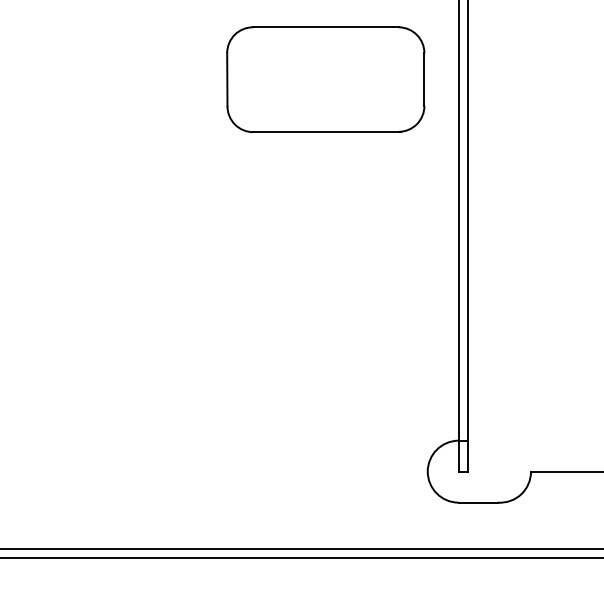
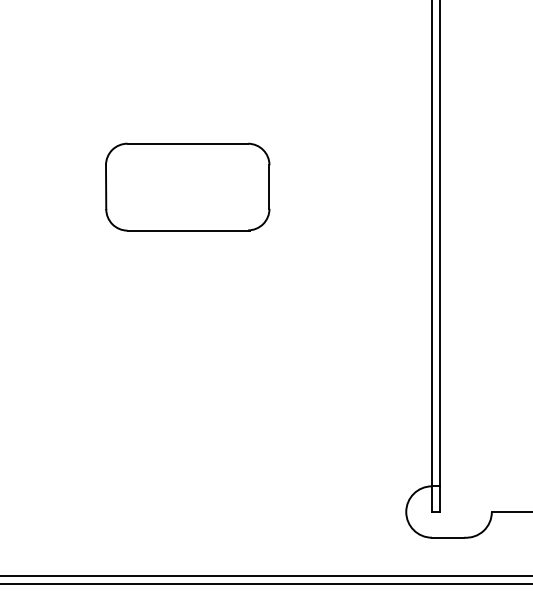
part: (325, 78) -> (187, 186), moved

